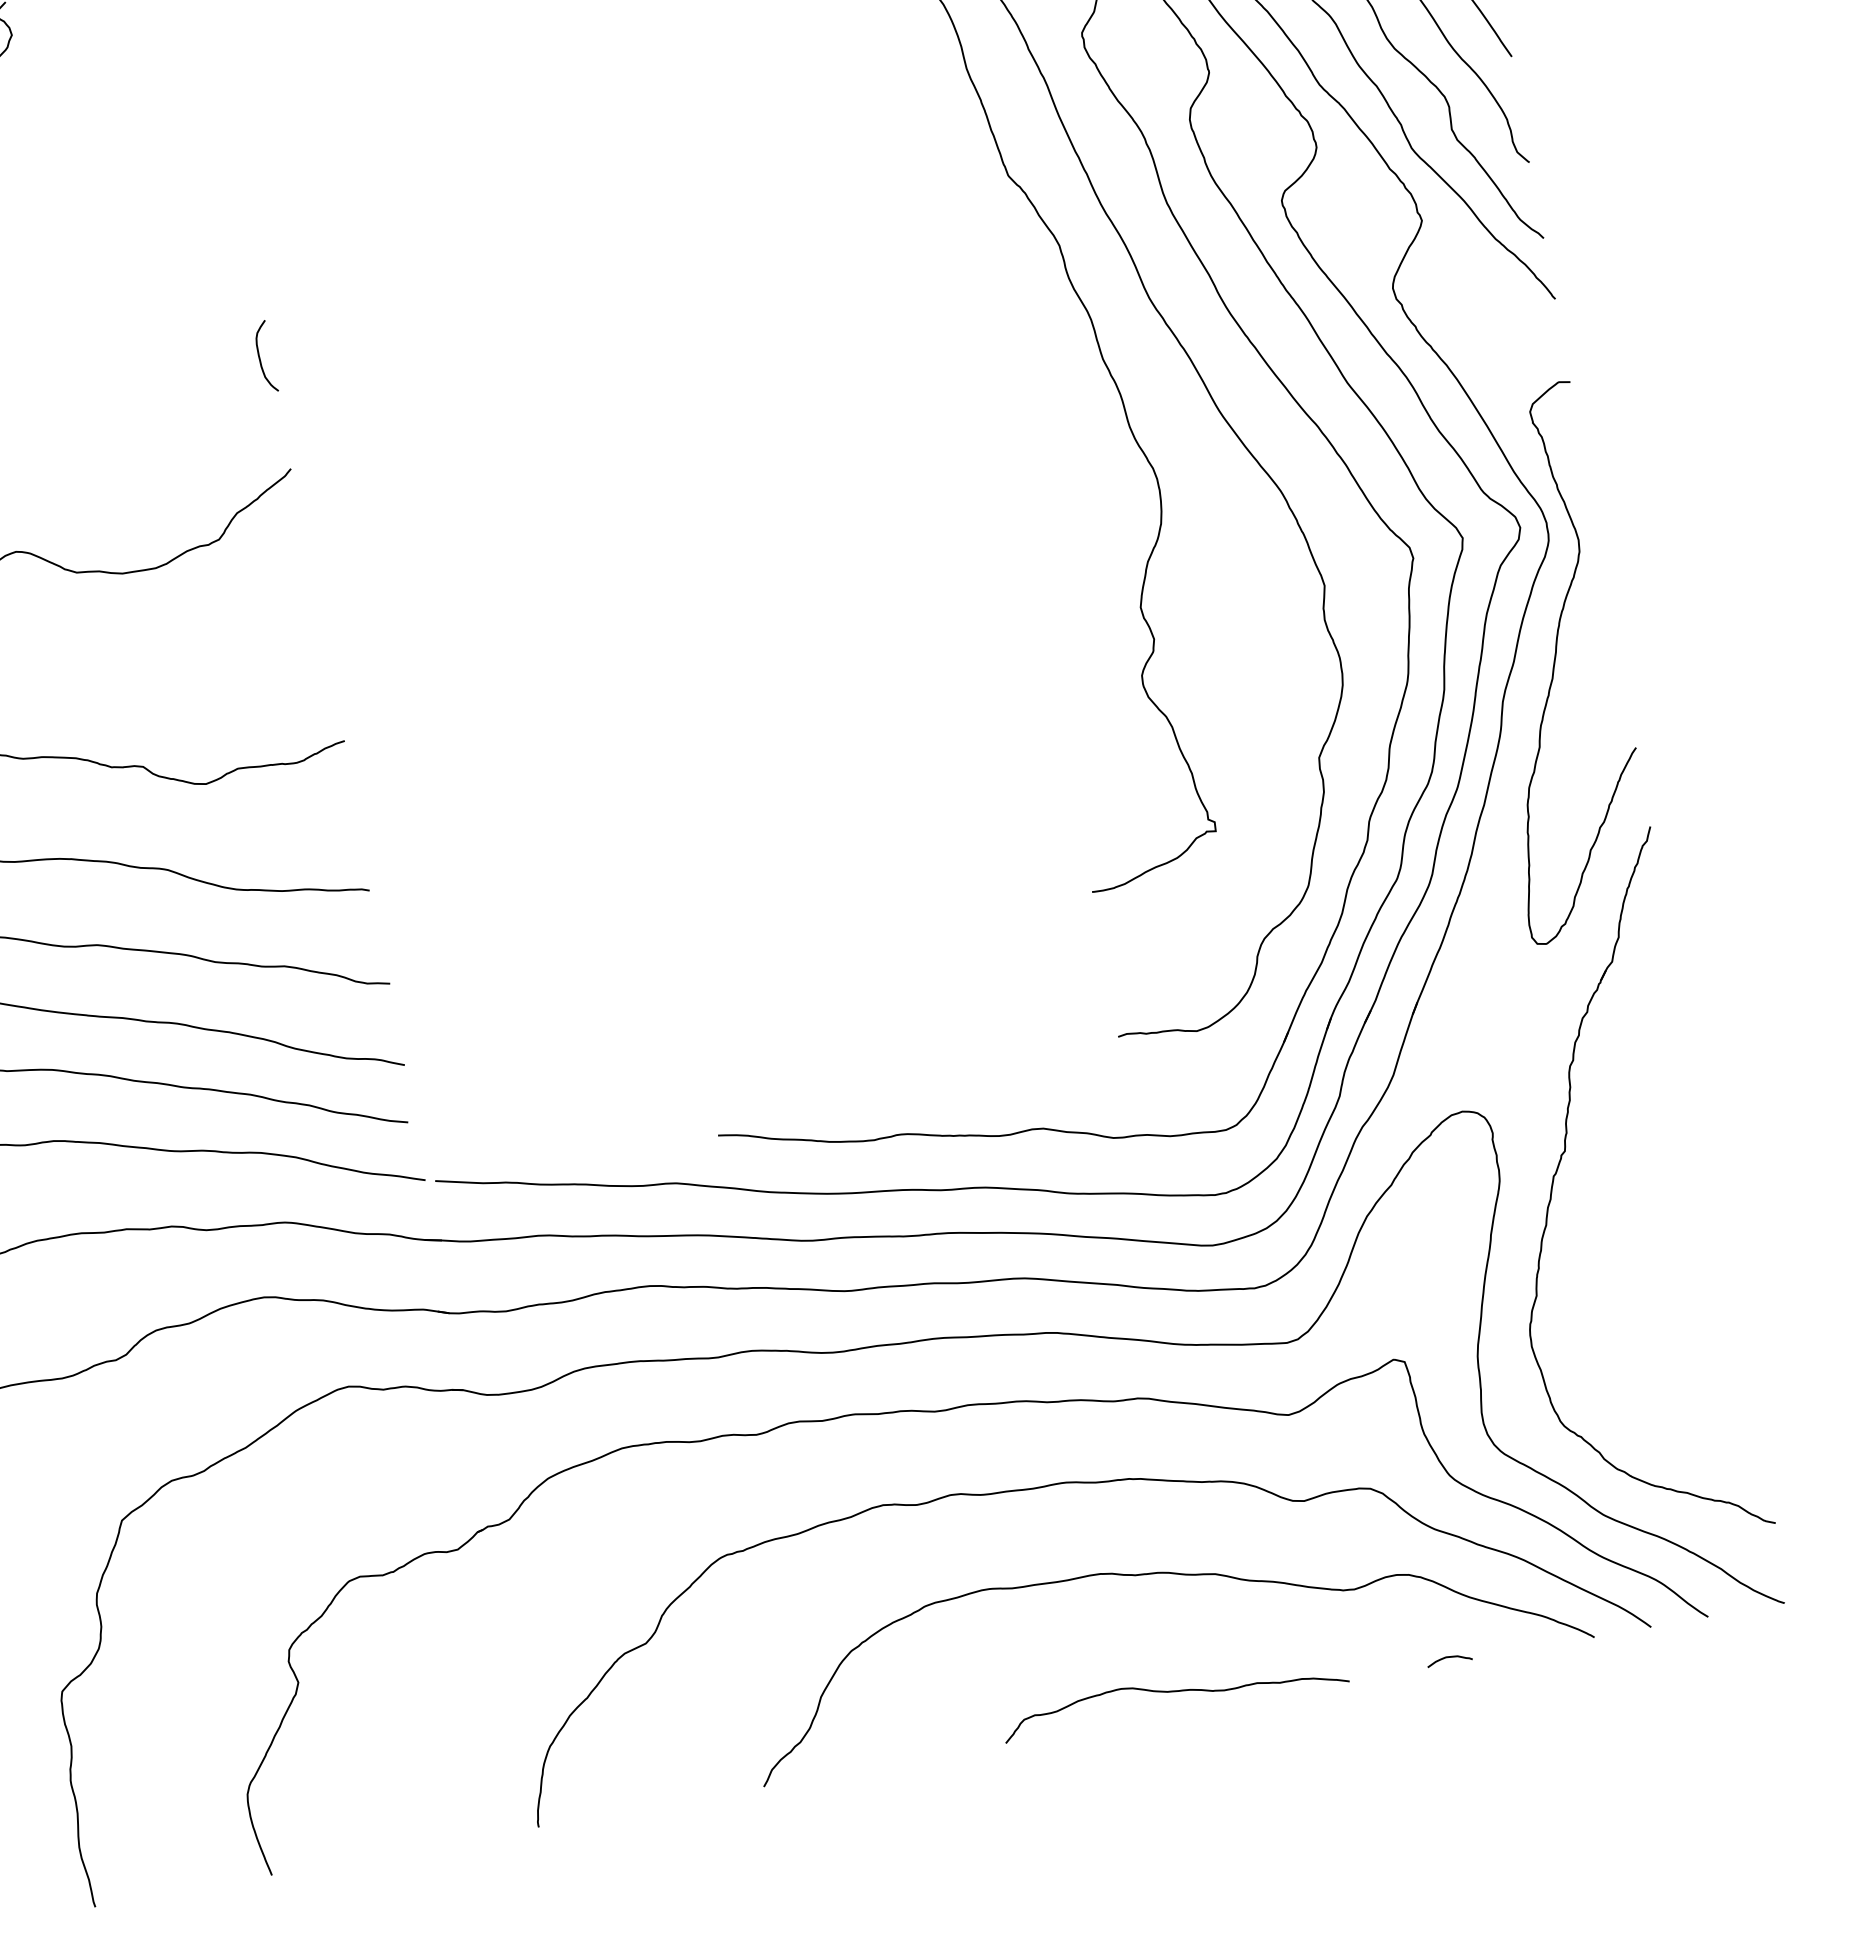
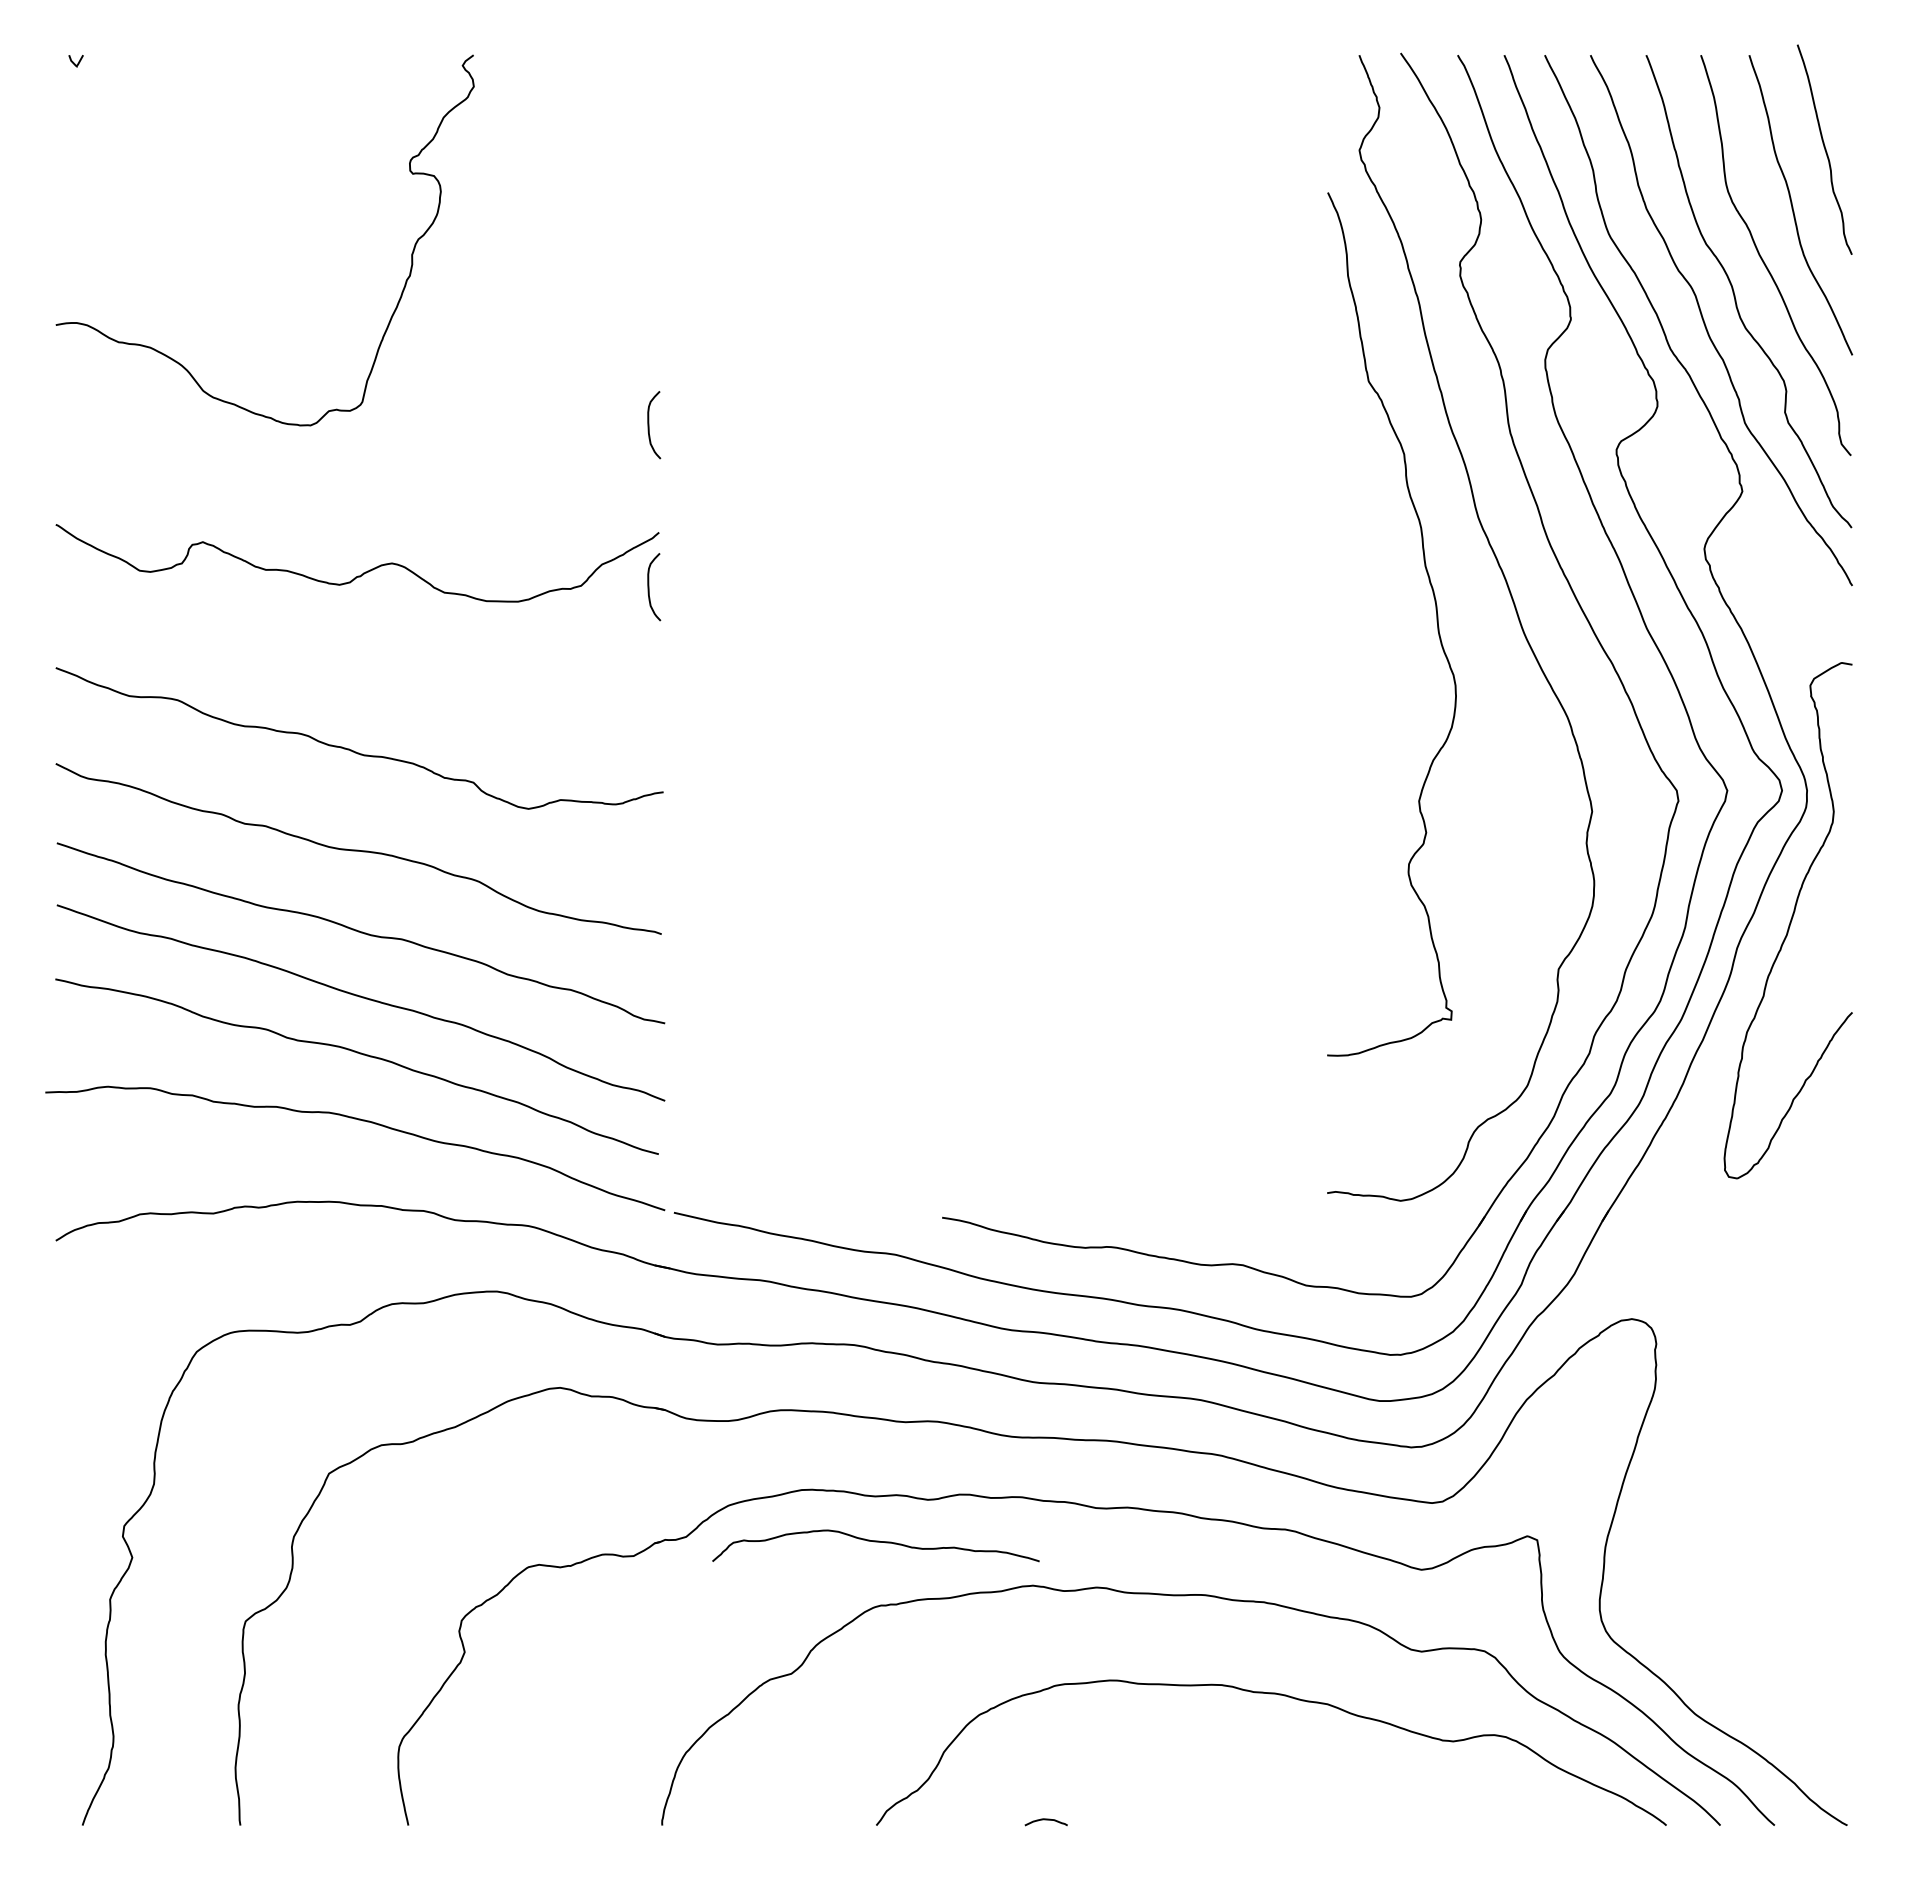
curve: (291, 528) -> (649, 587), added
part: (1556, 1174) -> (1708, 1392), removed
curve: (1448, 1658) -> (1045, 1820), moved
curve: (1173, 1692) -> (875, 1542), moved

